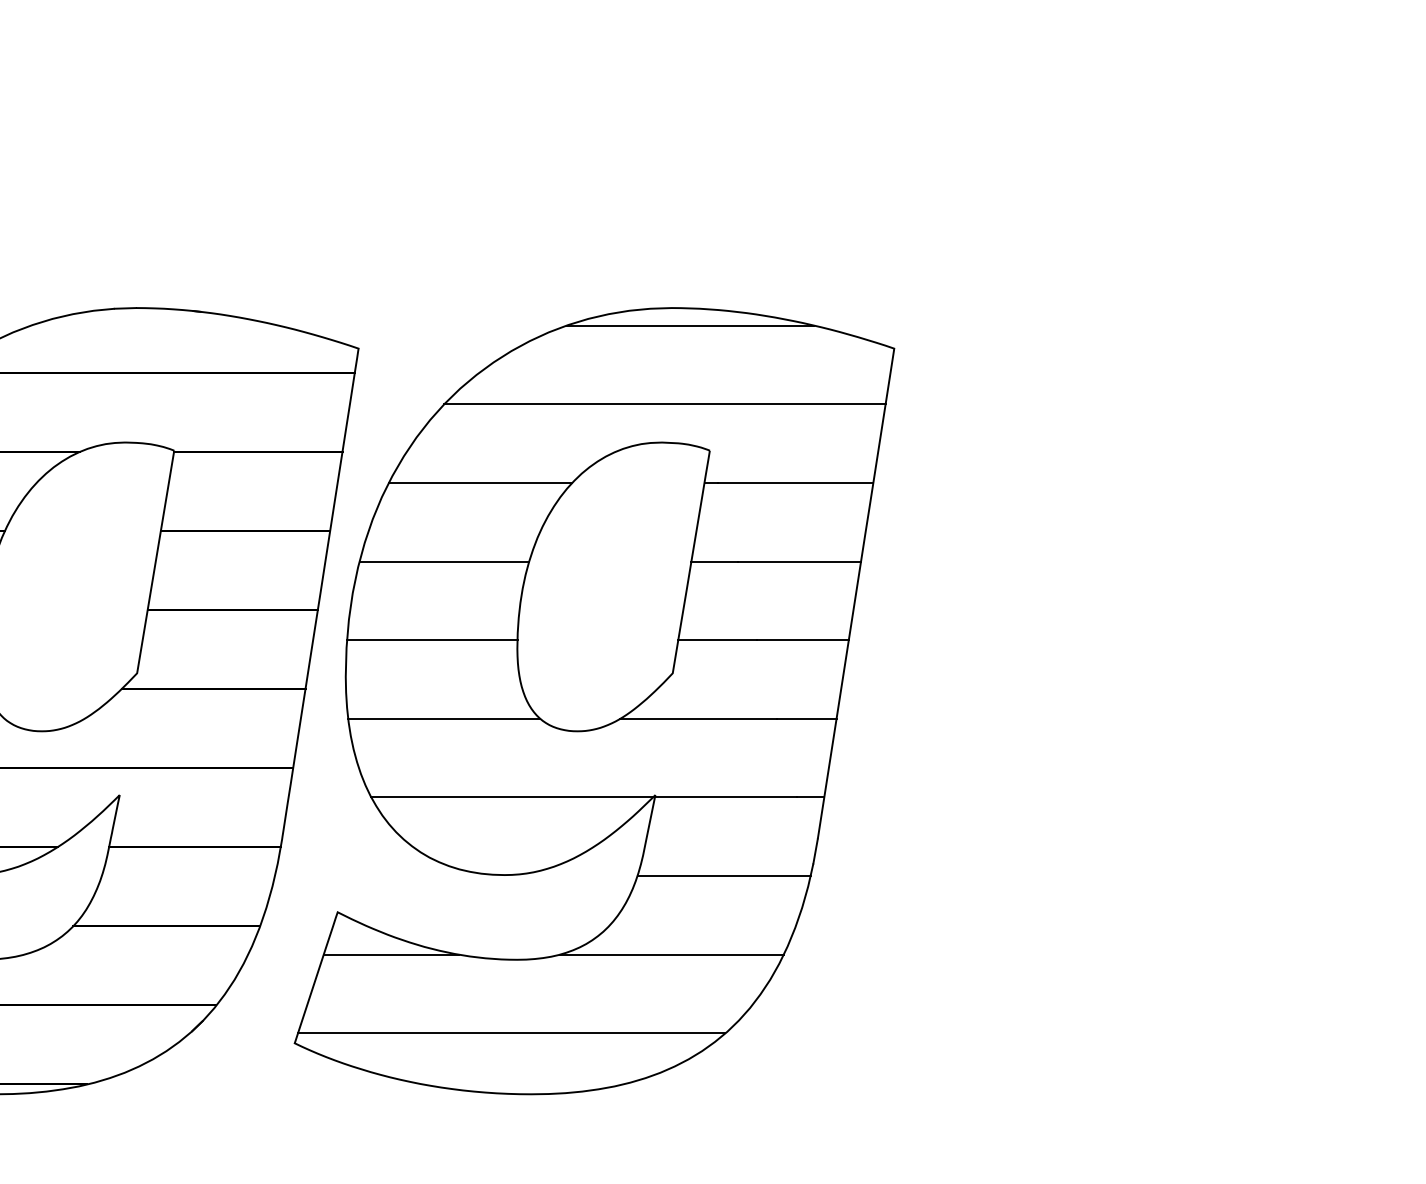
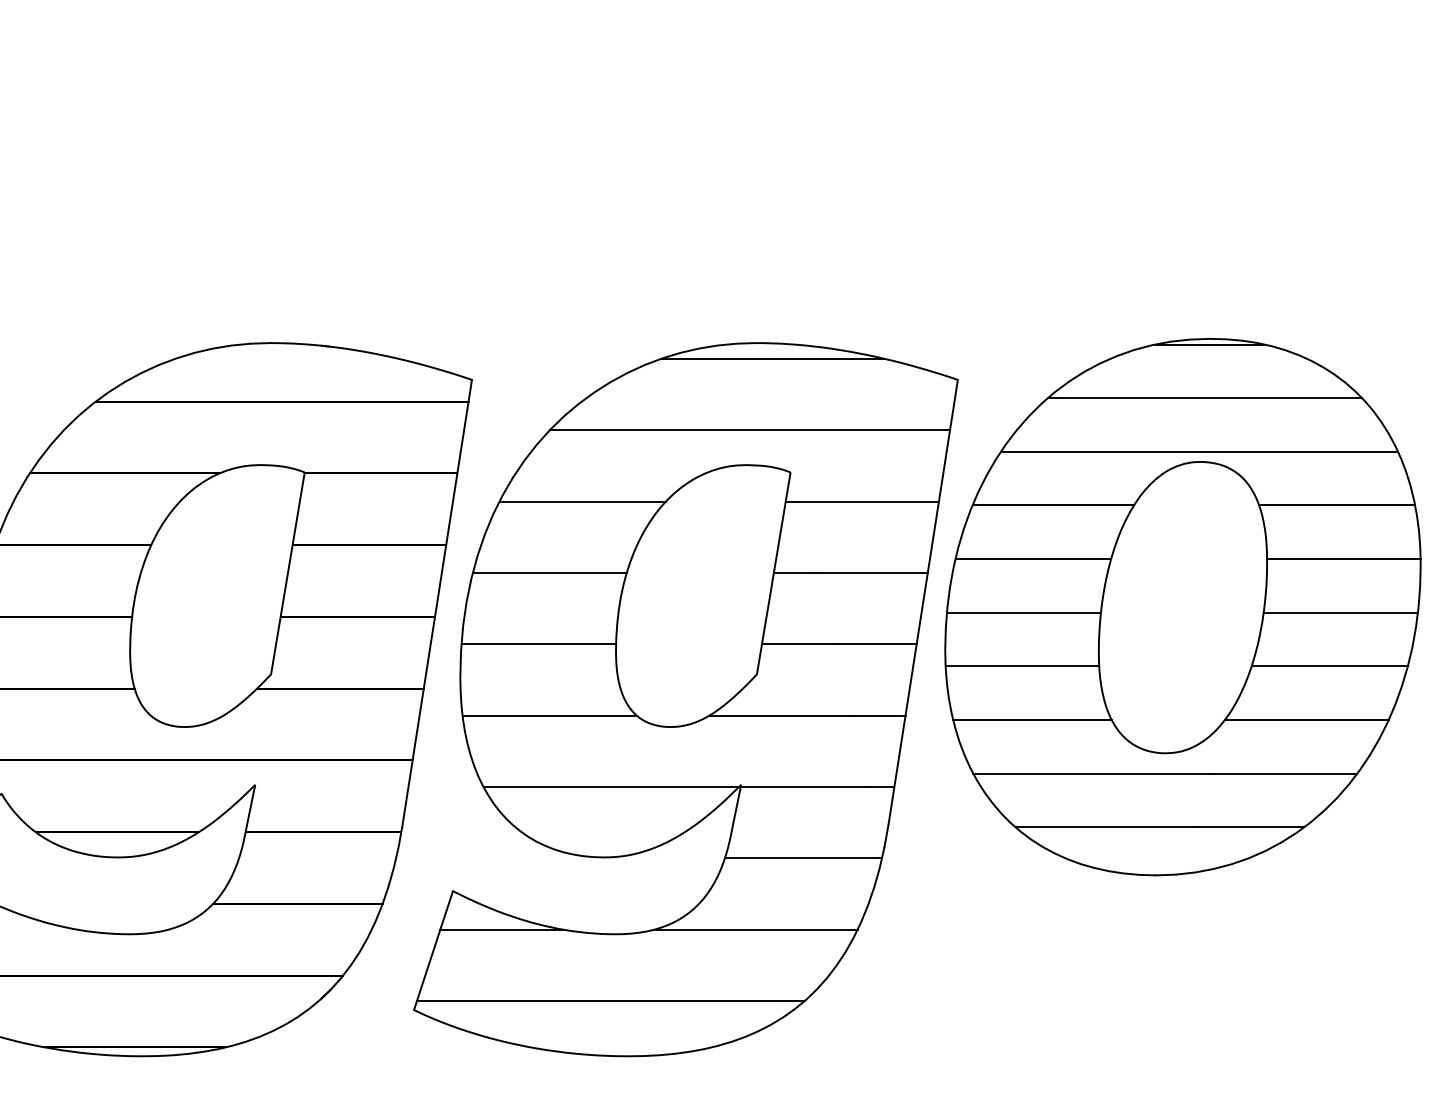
part: (1141, 599) -> (1182, 607), added

